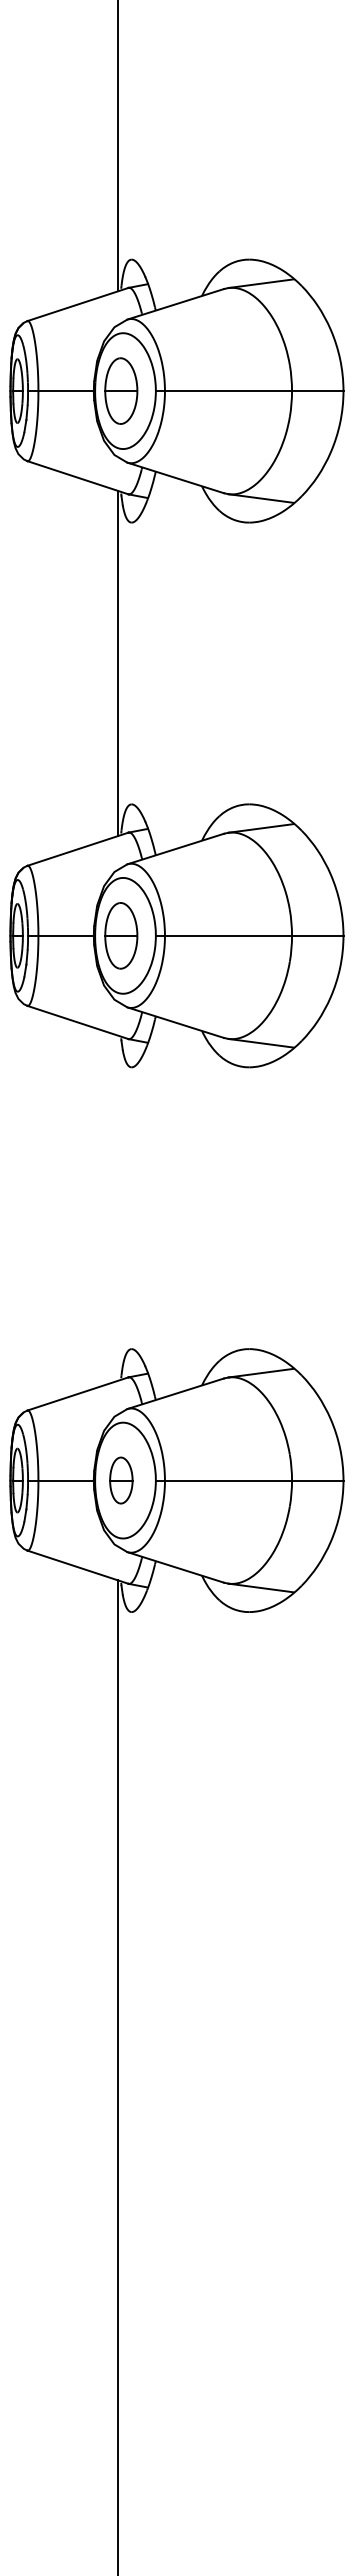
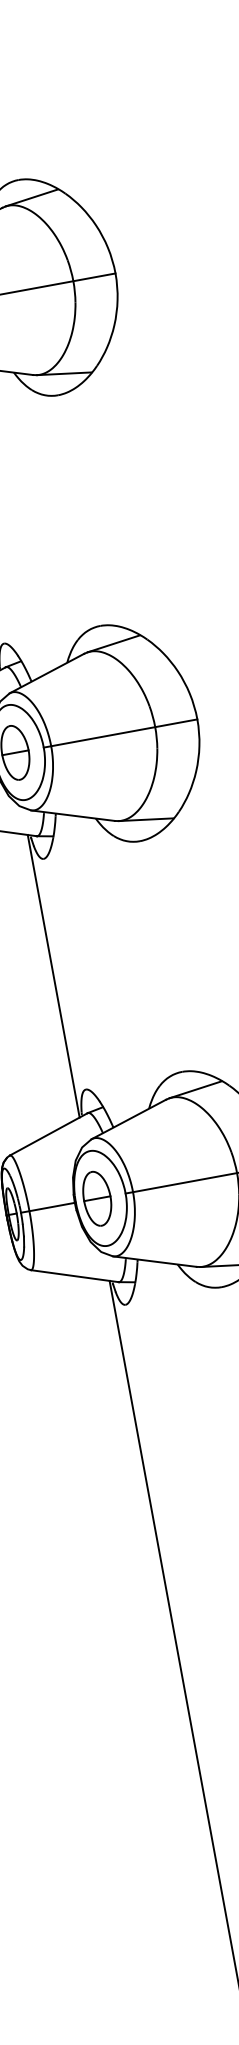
line: (118, 1207) -> (53, 975), added
part: (121, 1480) -> (97, 1198), size x1.43

